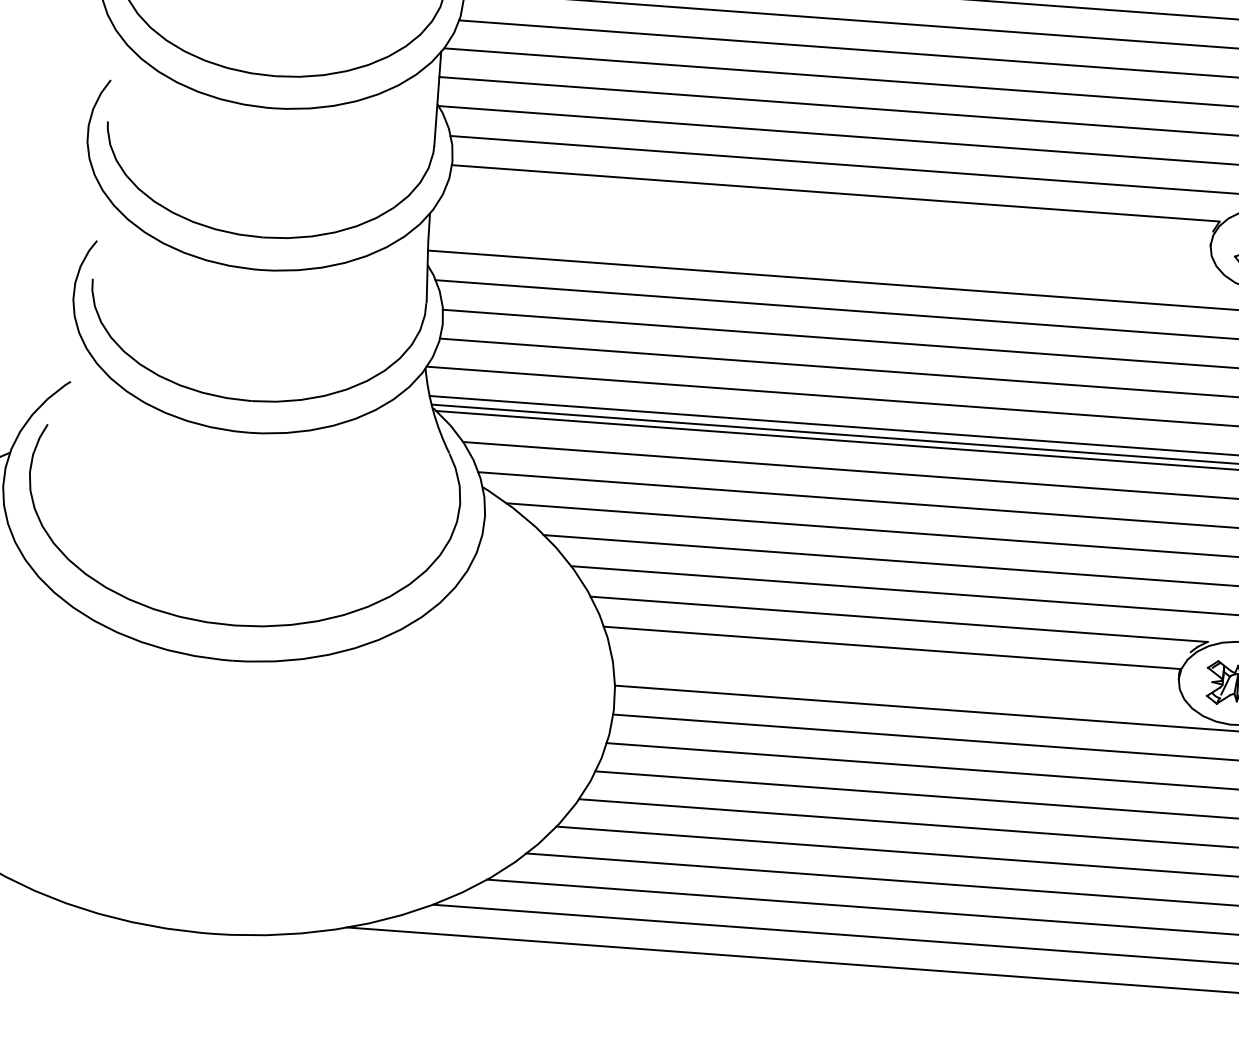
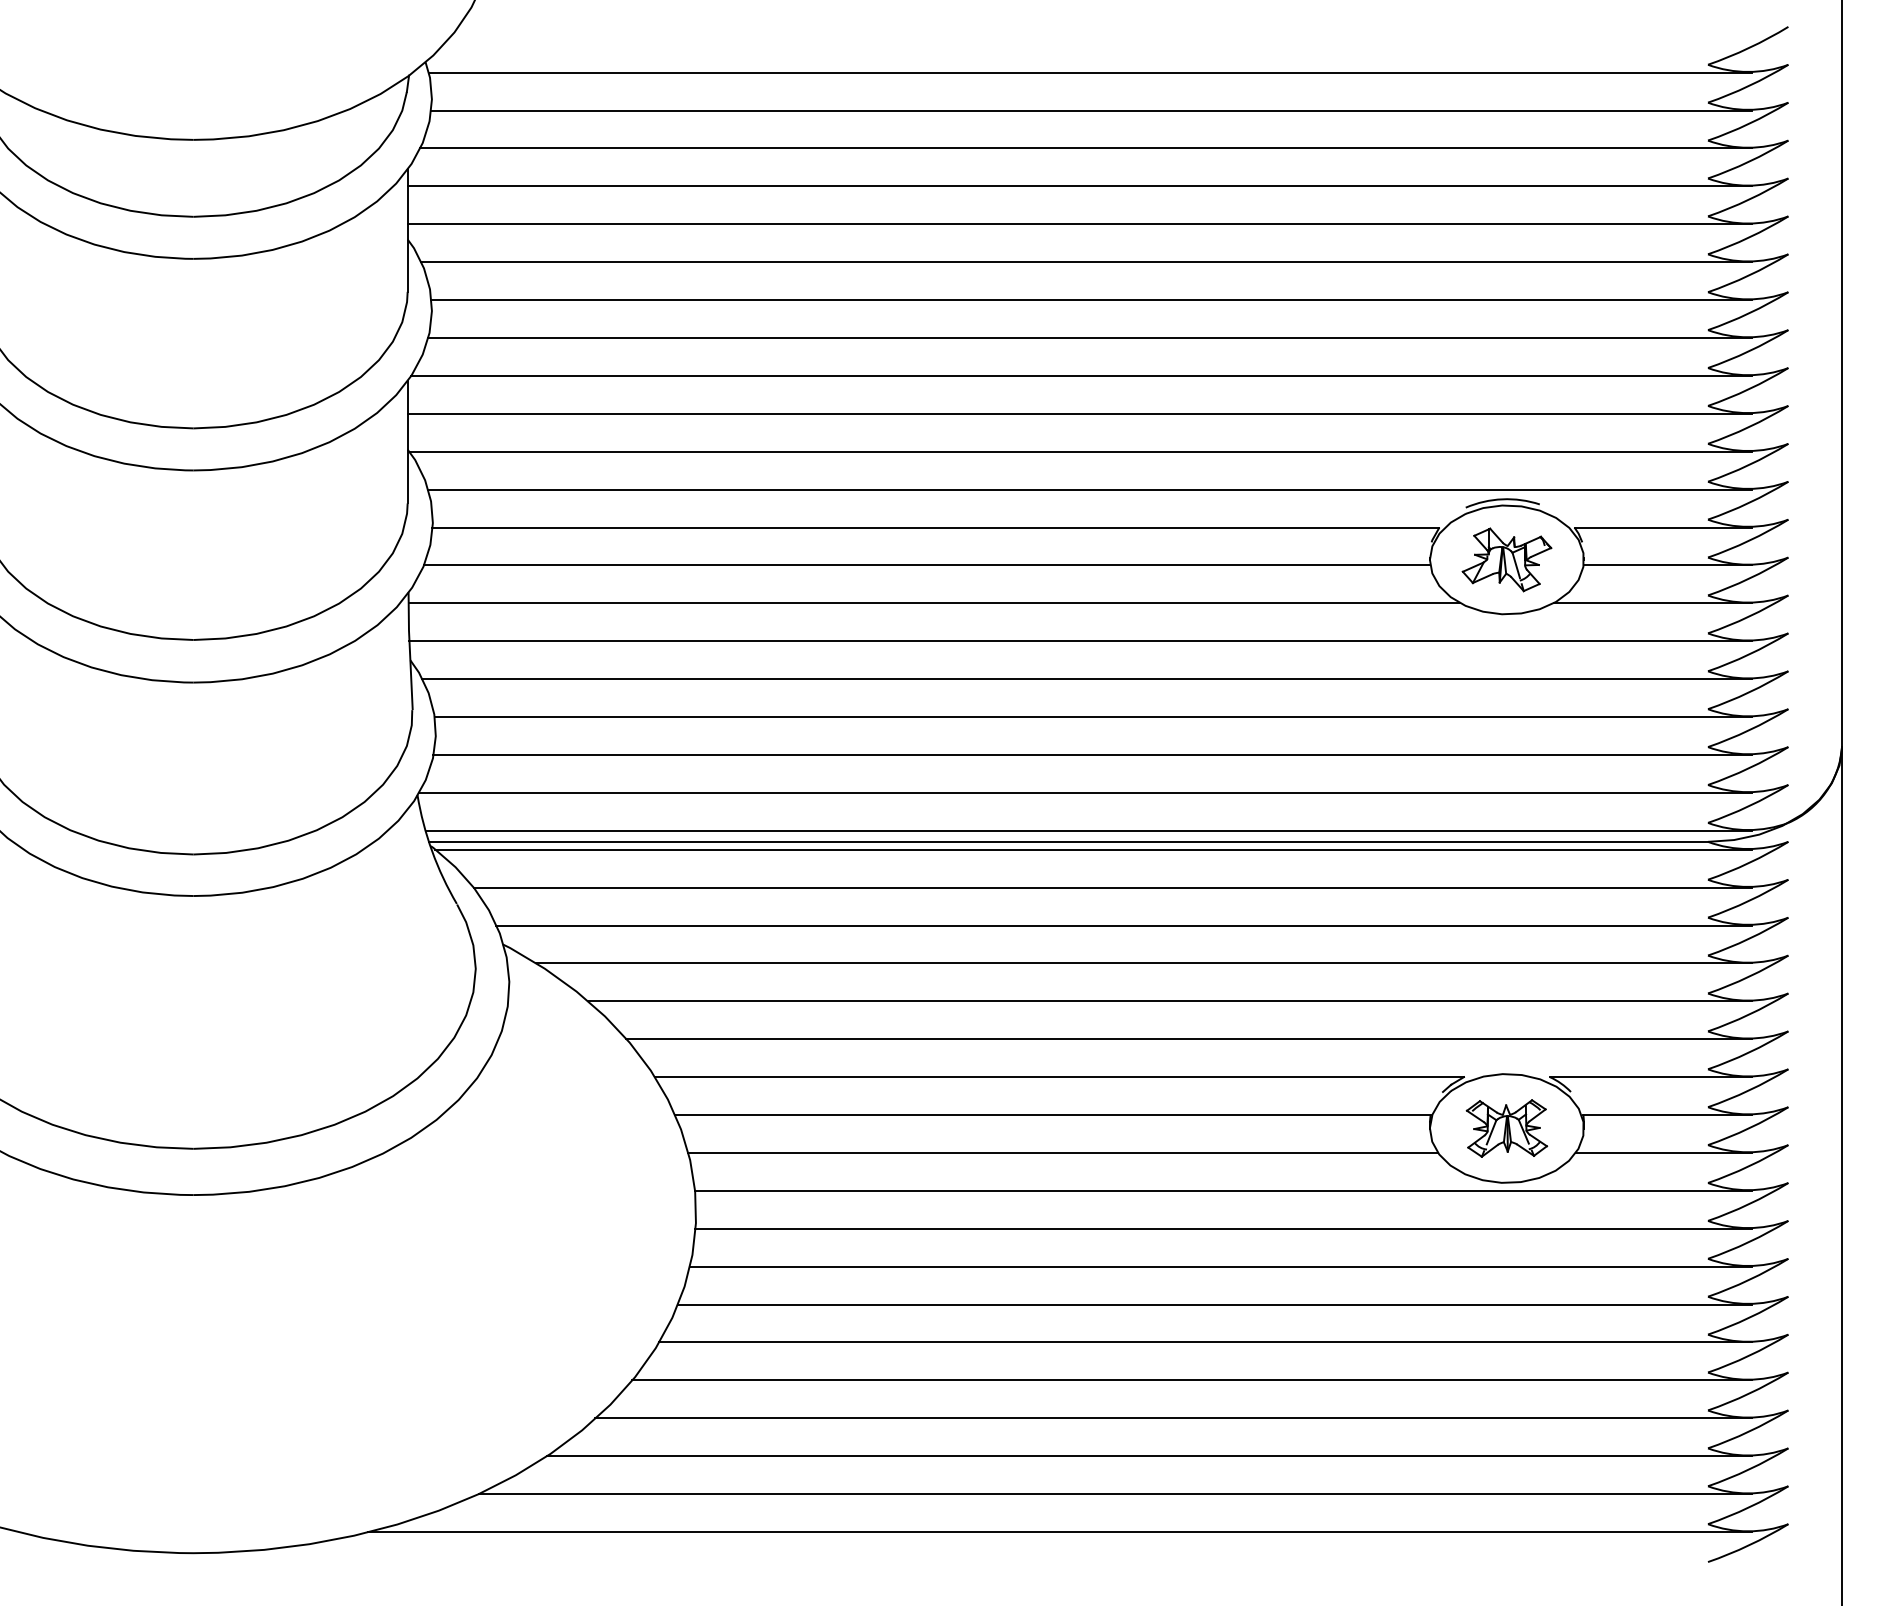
line: (826, 221) -> (926, 565), added
line: (830, 251) -> (934, 603), added
line: (898, 677) -> (1063, 1152), added

